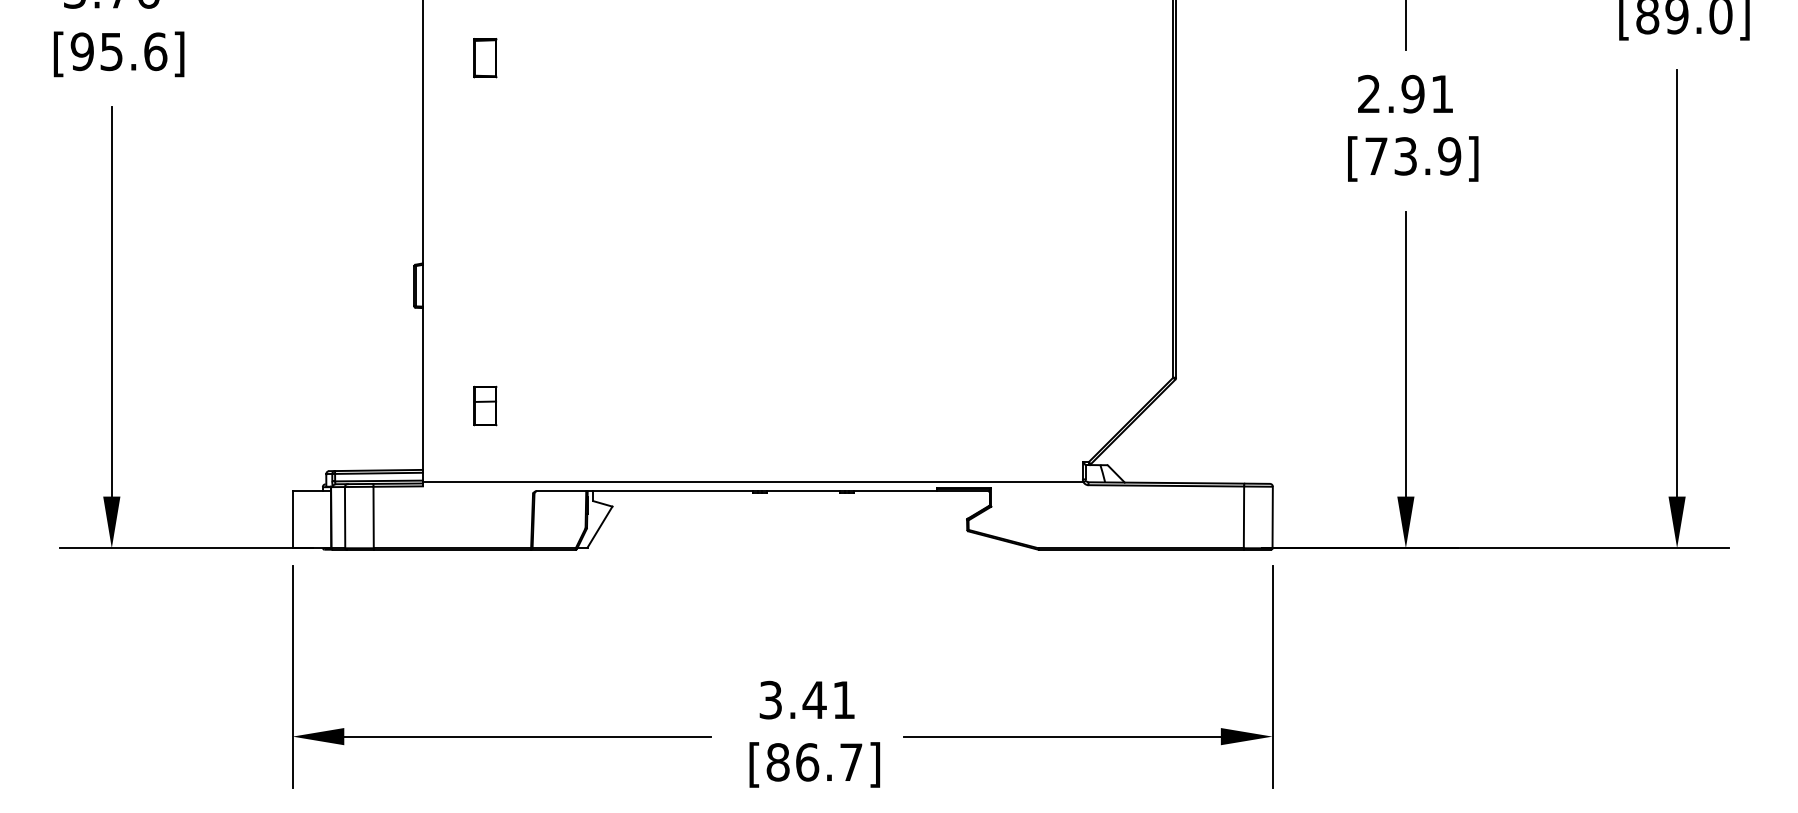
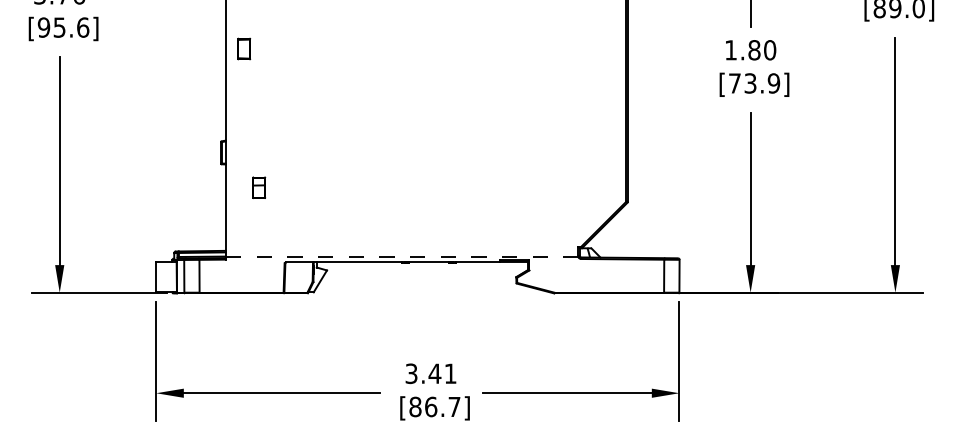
part: (485, 57) -> (244, 48), moved
text: (1405, 94) -> (750, 50), 2.91 -> 1.80
part: (485, 405) -> (259, 187), moved
line: (751, 482) -> (401, 257), solid -> dashed

